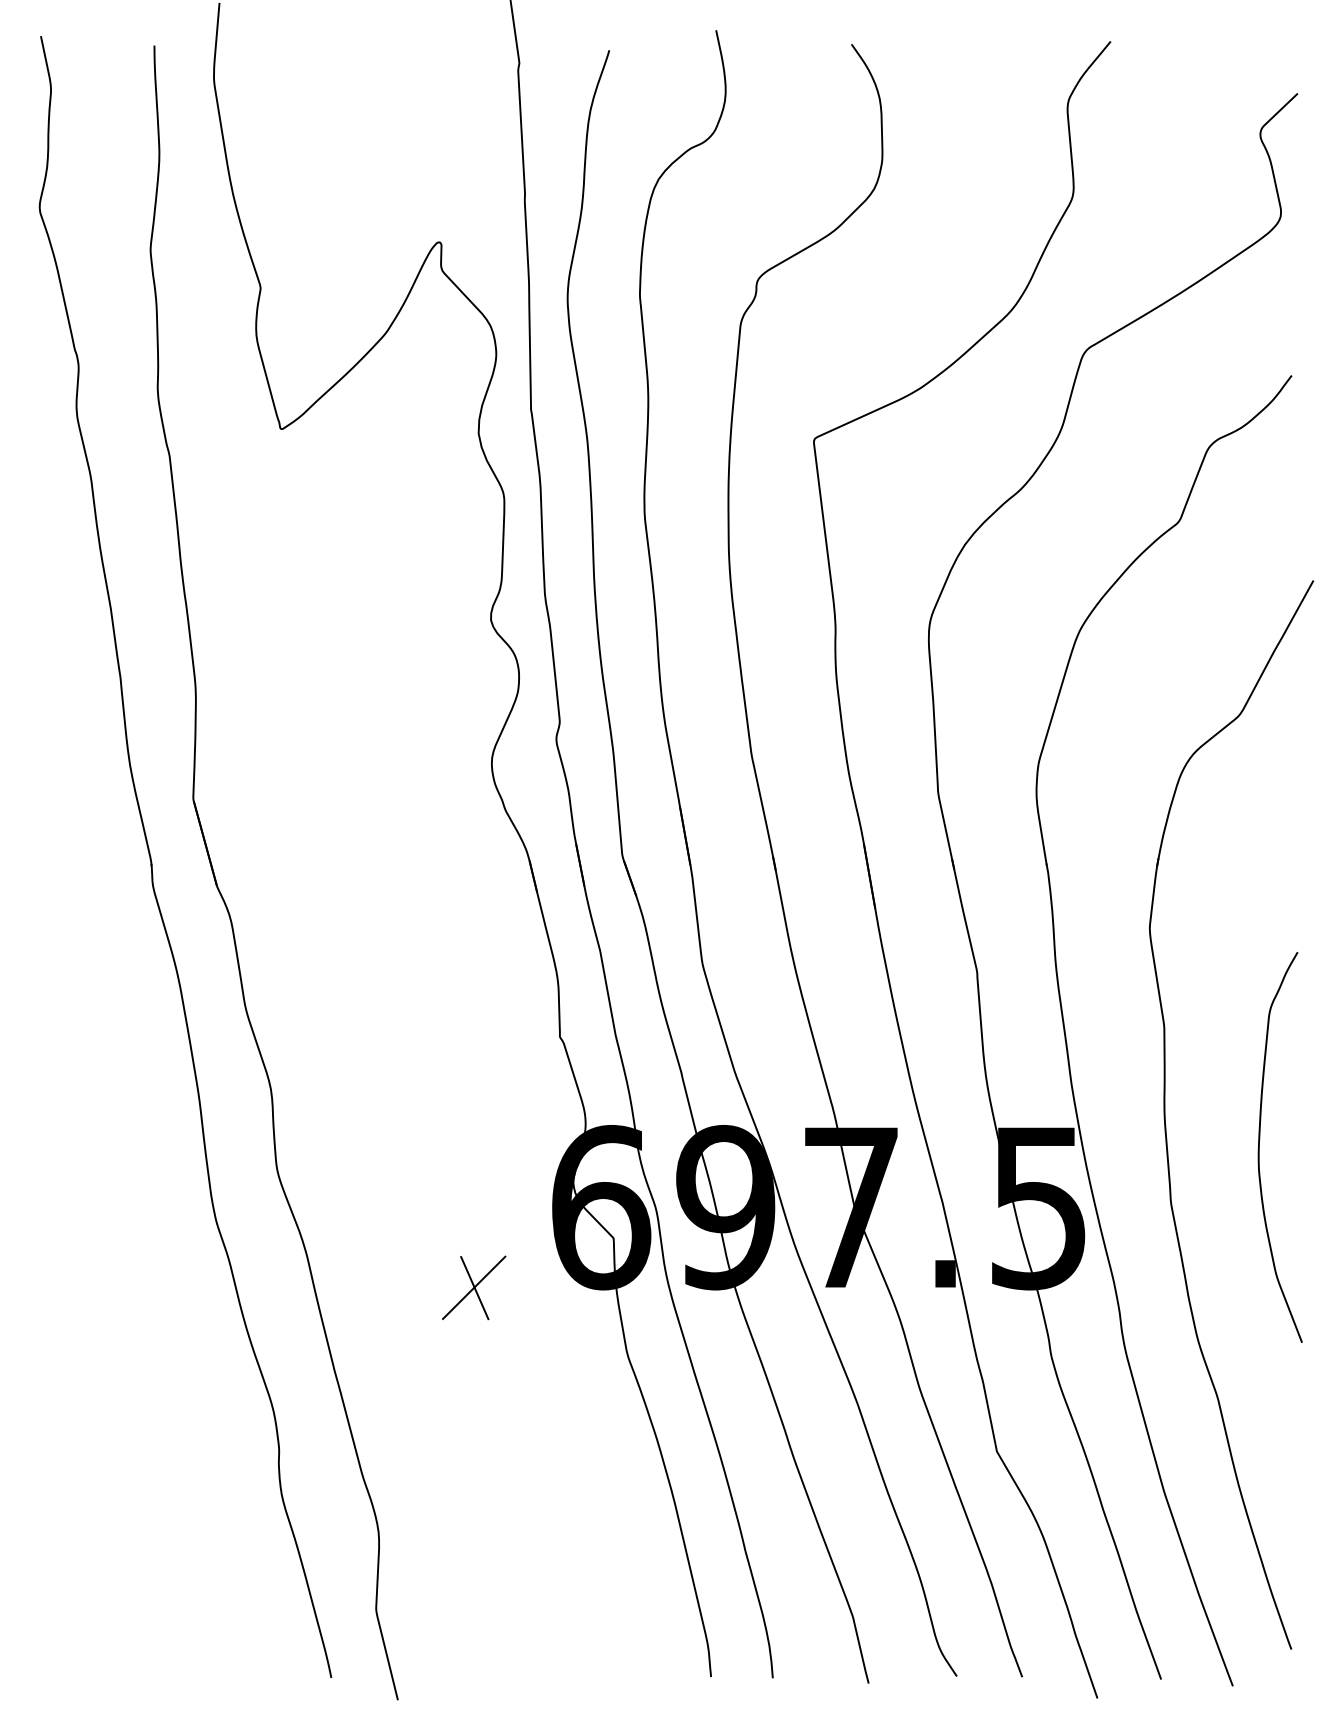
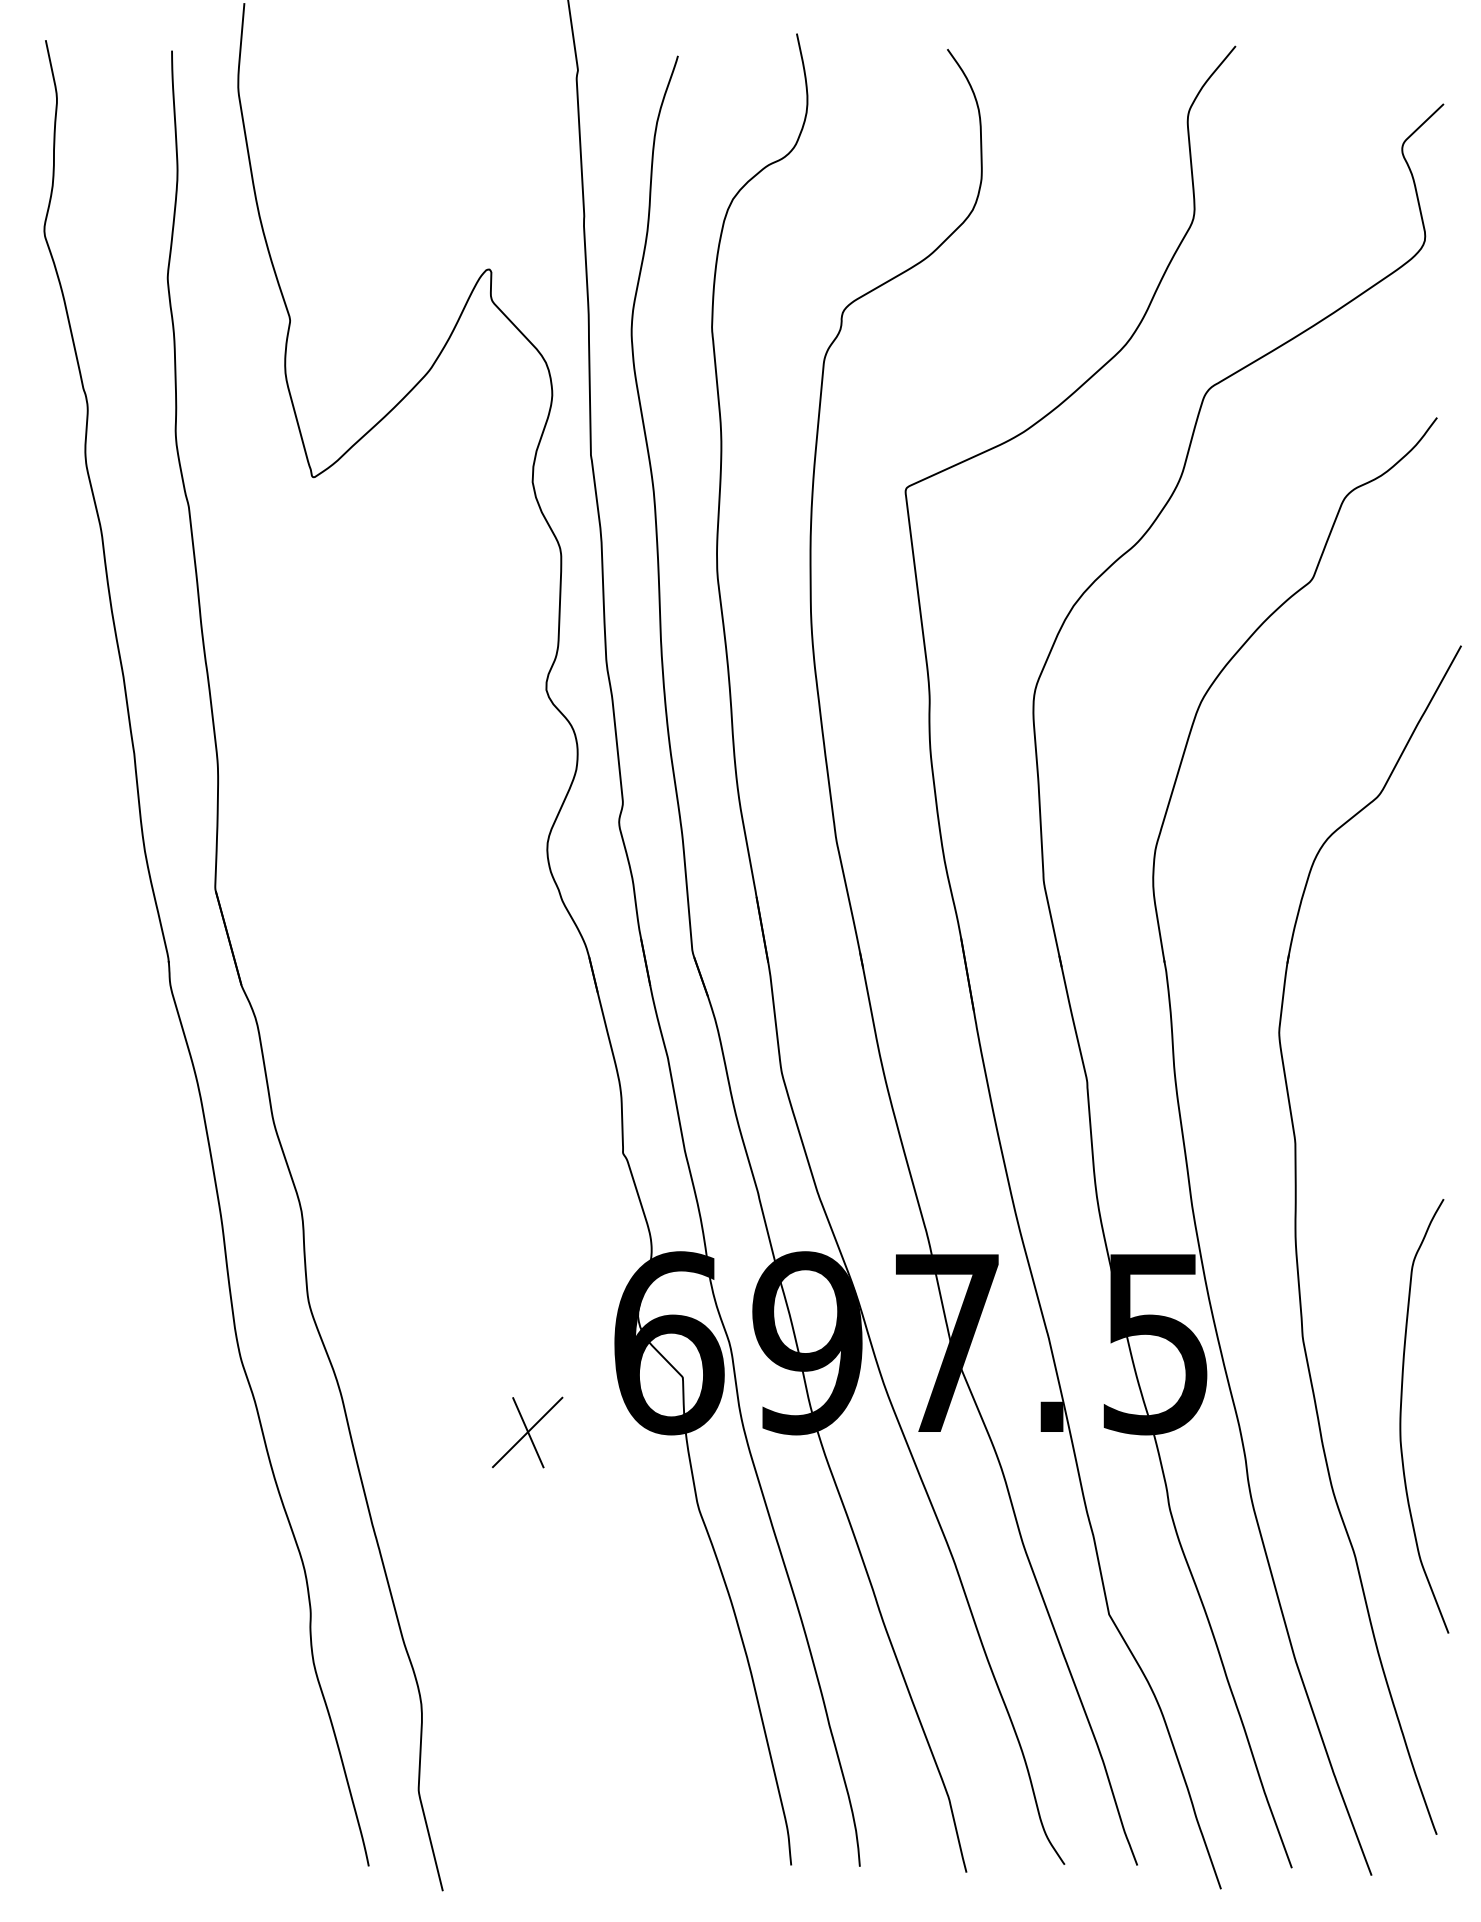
curve: (1259, 1147) -> (1401, 1416), moved

